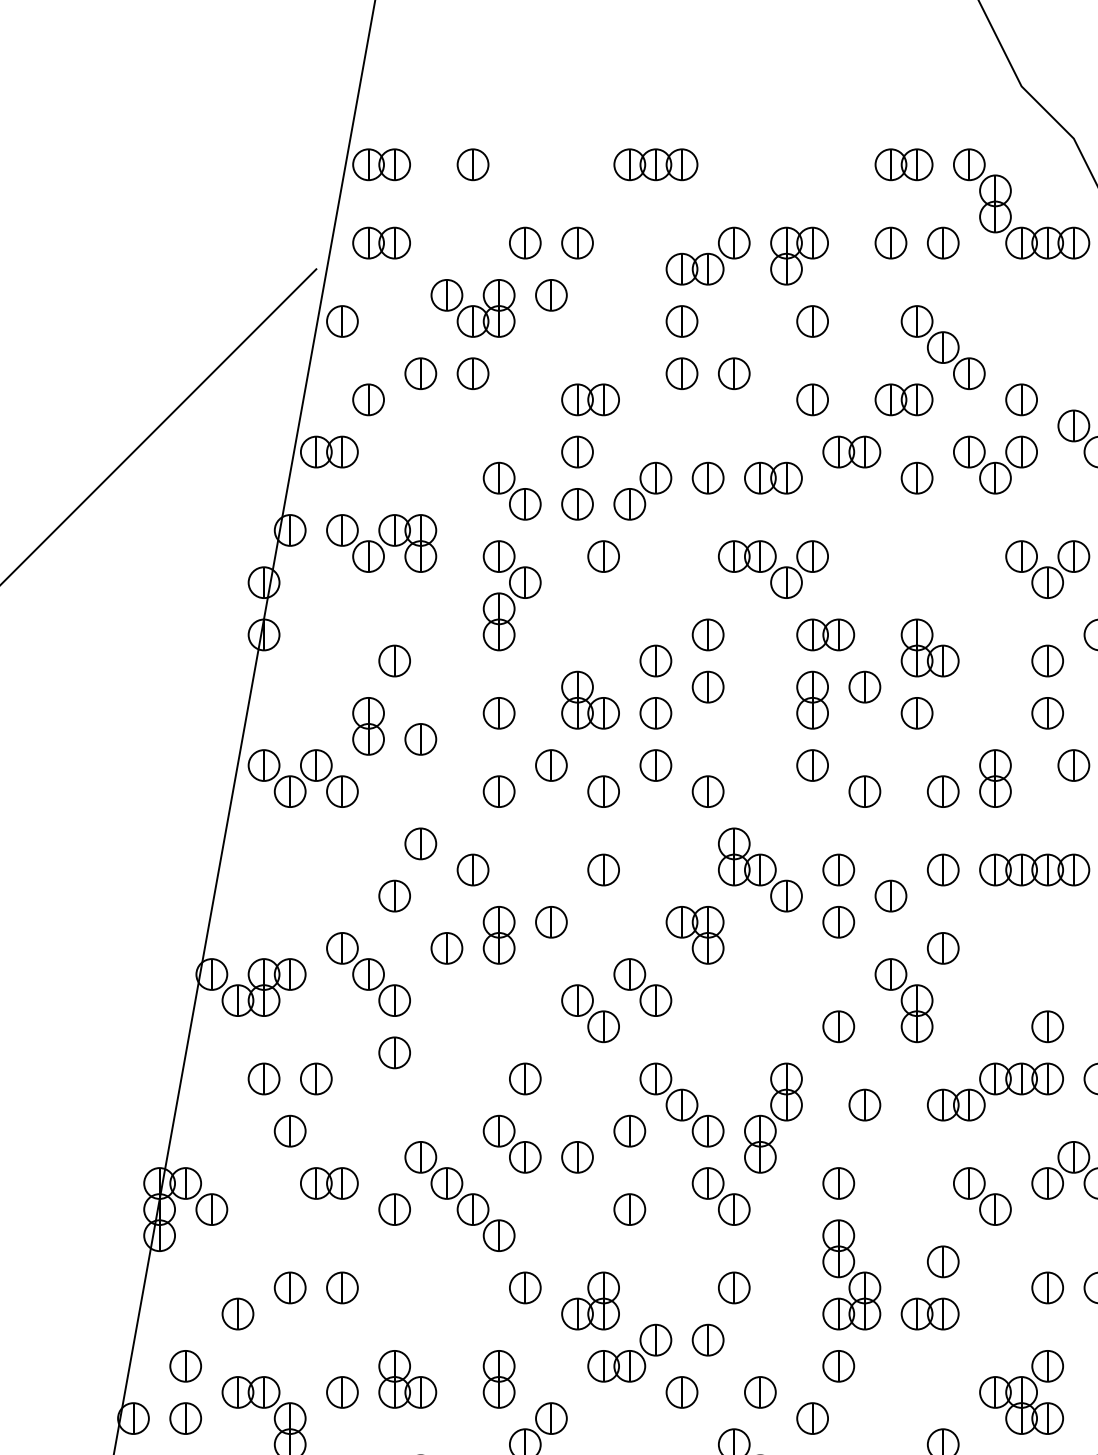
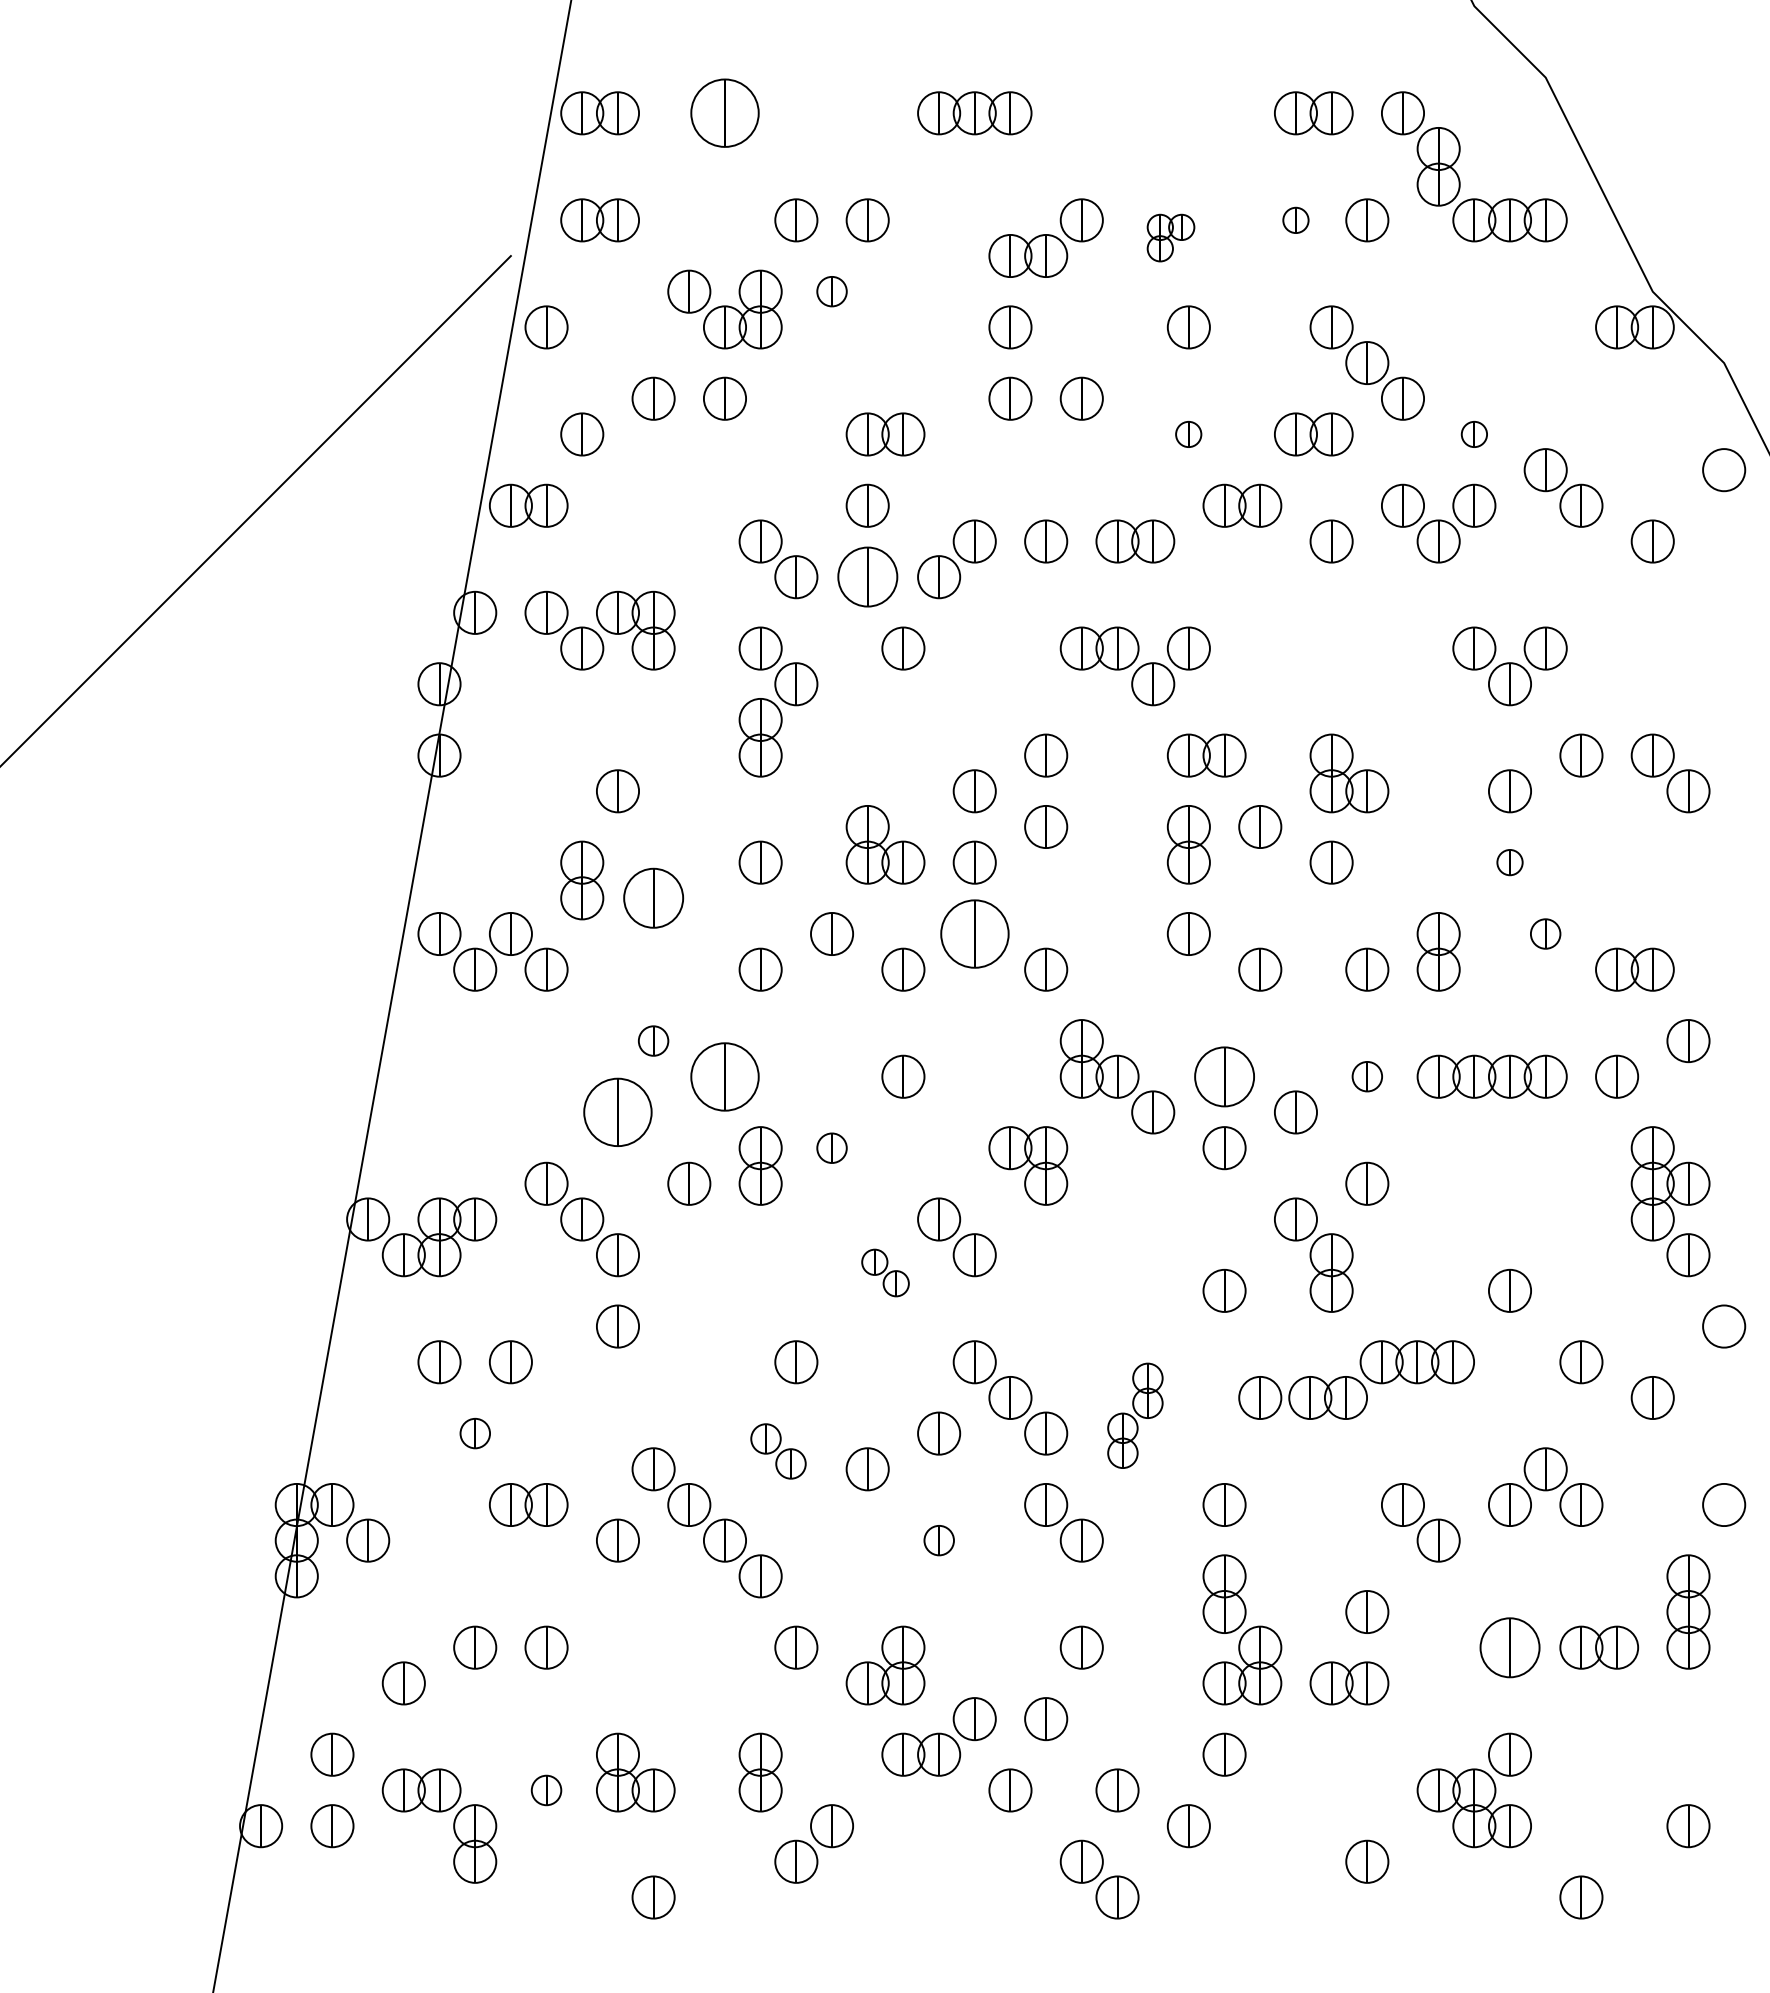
part: (472, 164) -> (724, 113), size x1.6
part: (890, 243) -> (1295, 220), size x0.6
part: (799, 255) -> (1170, 237), size x0.6
part: (551, 295) -> (831, 291), size x0.7
part: (812, 399) -> (1188, 434), size x0.6
part: (1021, 399) -> (1474, 434), size x0.6
part: (577, 504) -> (867, 577), size x1.4
part: (1047, 713) -> (1509, 862), size x0.6
part: (420, 739) -> (653, 898), size x1.4
part: (655, 765) -> (974, 933), size x1.6
part: (1073, 765) -> (1545, 933), size x0.7
part: (420, 843) -> (653, 1040), size x0.7
part: (472, 869) -> (724, 1076), size x1.6
part: (838, 869) -> (1224, 1076), size x1.4
part: (943, 869) -> (1367, 1076), size x0.7
part: (394, 896) -> (617, 1112), size x1.6
part: (551, 922) -> (831, 1148), size x0.7
part: (590, 1013) -> (885, 1272), size x0.6
part: (995, 1091) -> (1381, 1379), moved
part: (773, 1117) -> (1135, 1415), size x0.7
part: (290, 1131) -> (475, 1433), size x0.7
part: (512, 1144) -> (778, 1451), size x0.7
part: (630, 1209) -> (939, 1540), size x0.7
part: (1047, 1287) -> (1509, 1647), size x1.4
part: (342, 1392) -> (546, 1790), size x0.7

